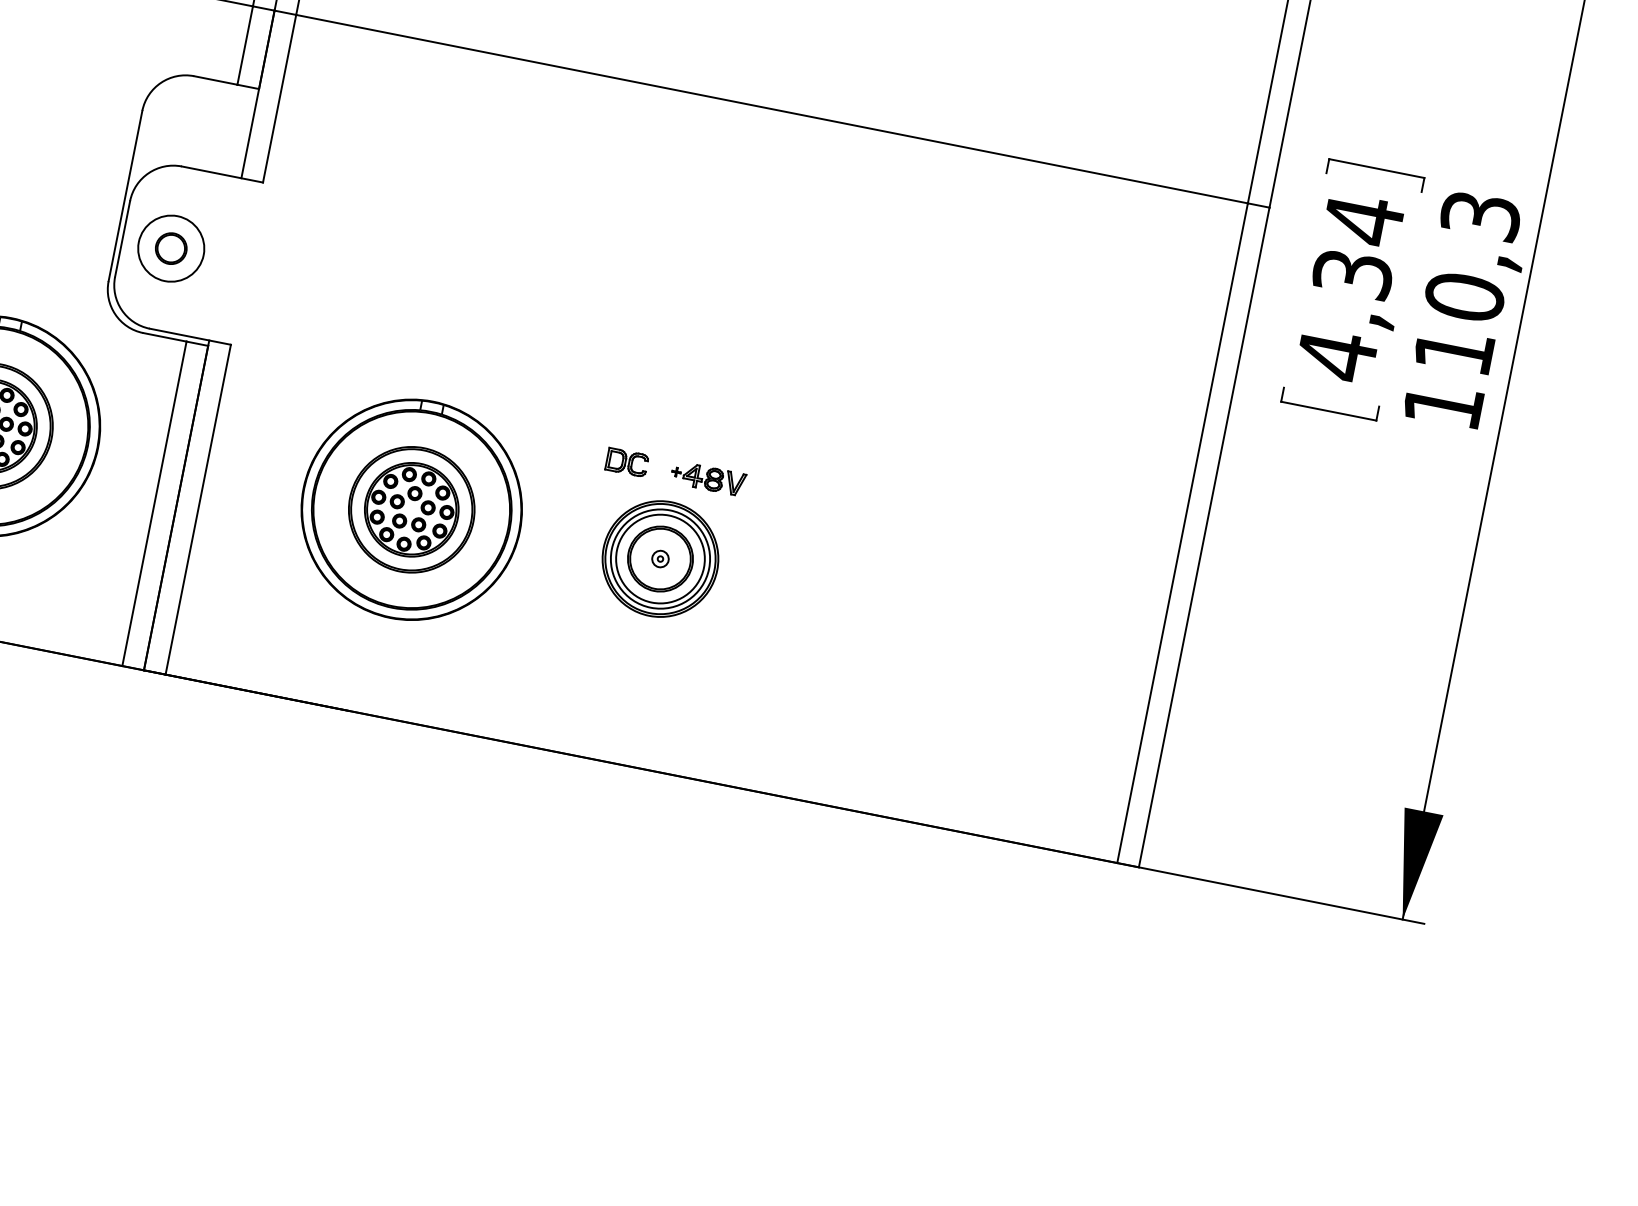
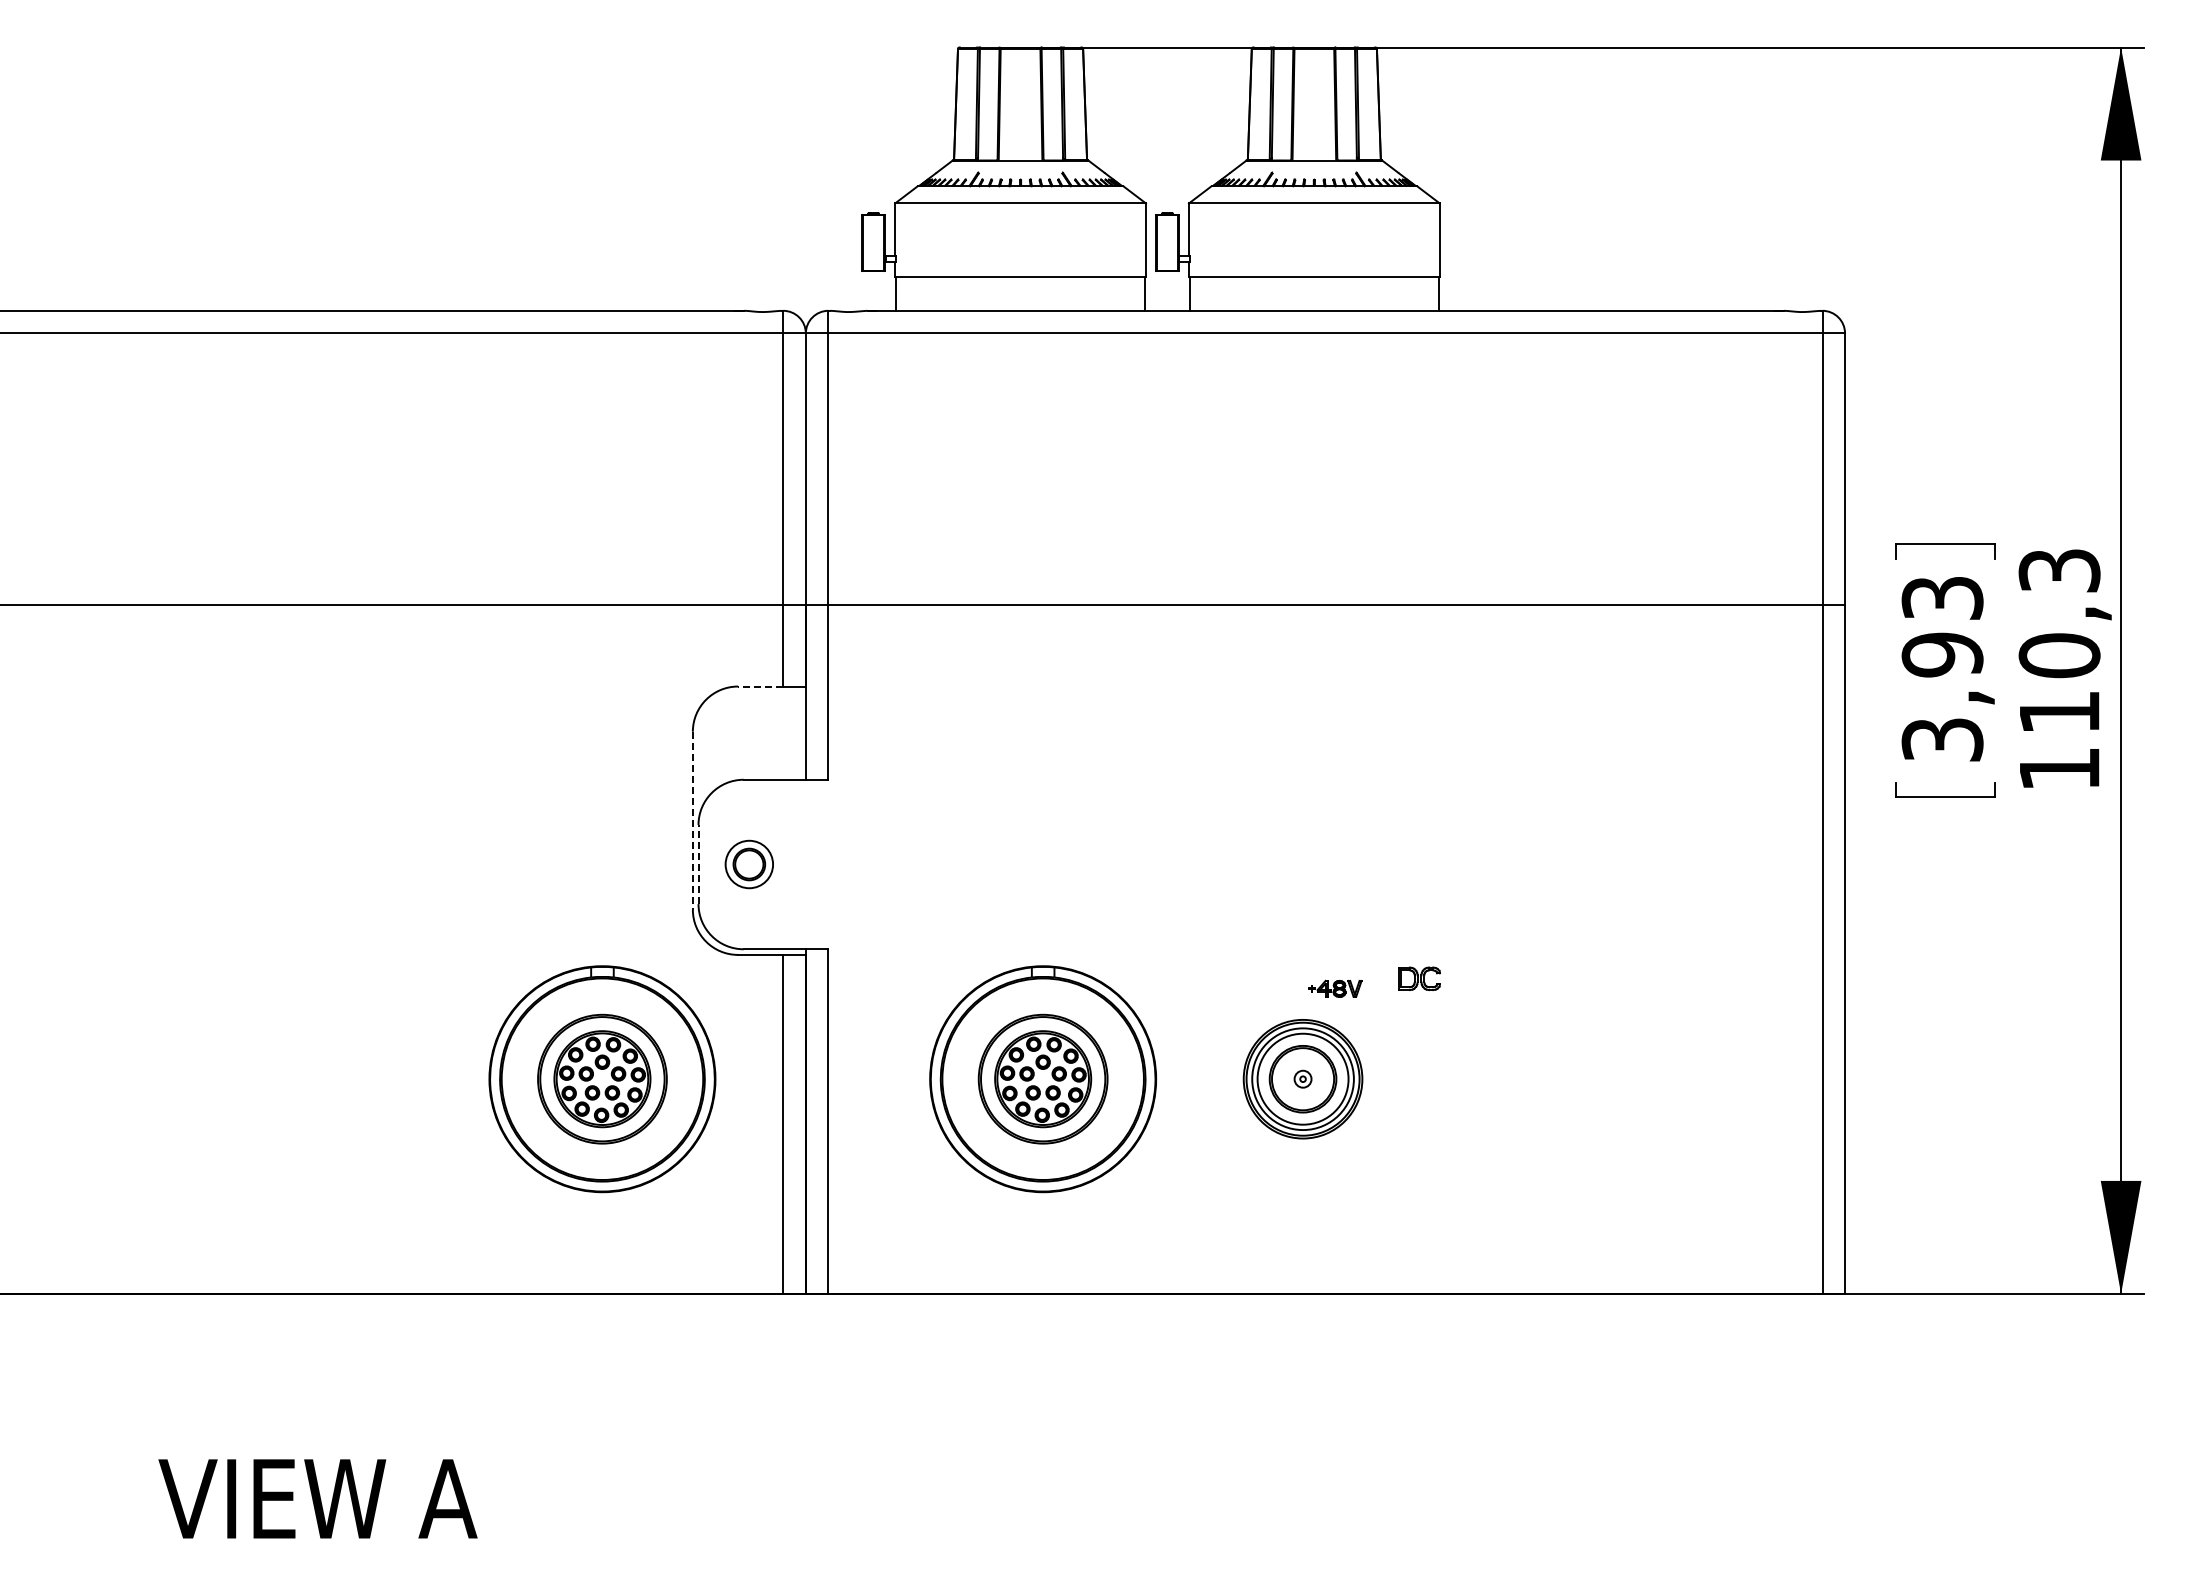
line: (215, 80) -> (760, 686), solid -> dashed
line: (125, 195) -> (692, 820), solid -> dashed
line: (122, 239) -> (698, 864), solid -> dashed
circle: (171, 248) -> (749, 864), size x0.7
text: (1350, 287) -> (1942, 668), 4,34 -> 3,93
part: (627, 462) -> (1419, 978), moved
part: (708, 478) -> (1335, 988), size x0.7

